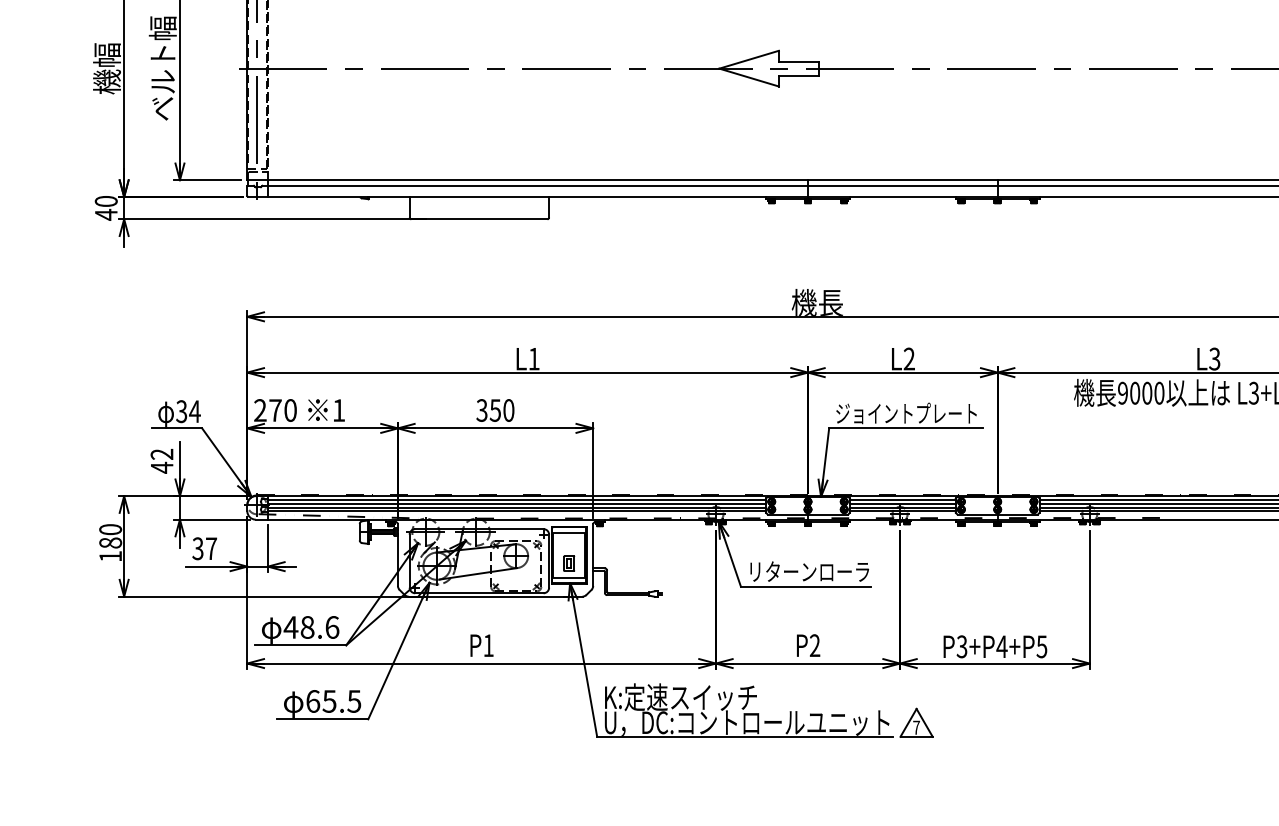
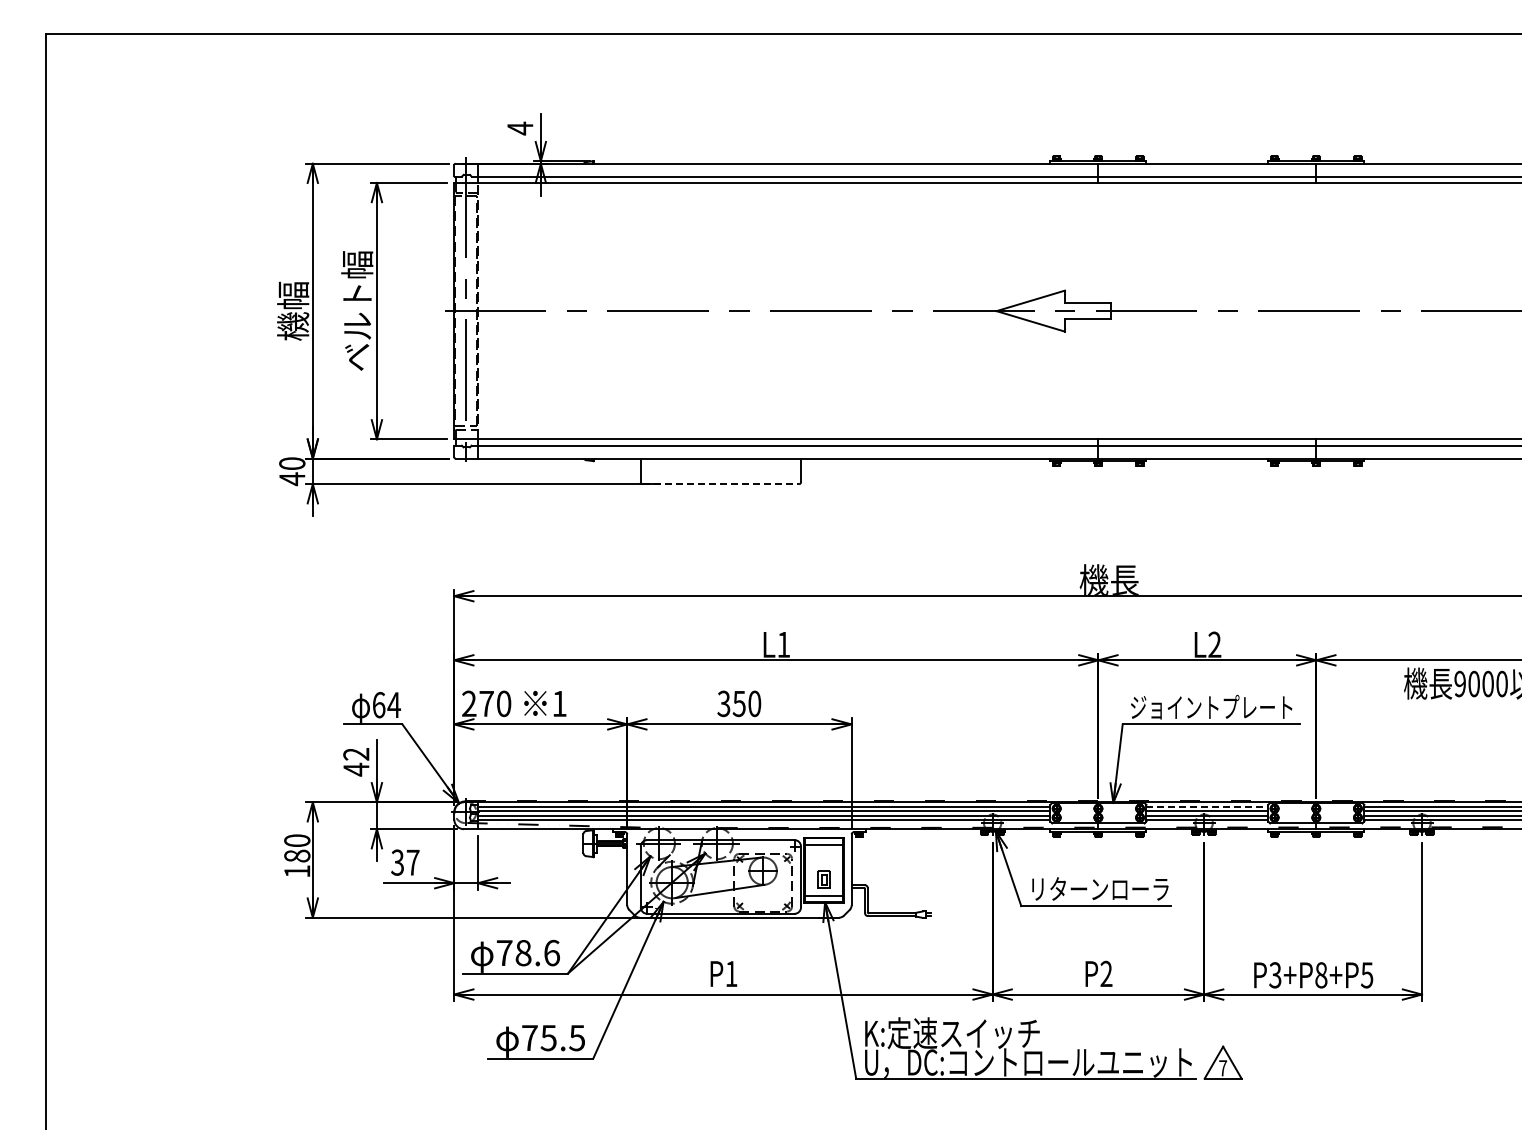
line: (479, 219) -> (721, 484), solid -> dashed
text: (181, 411) -> (378, 705), 34 -> 64
line: (902, 499) -> (1207, 806), solid -> dashed
text: (291, 626) -> (504, 952), 48.6 -> 78.6
text: (1001, 646) -> (1320, 975), P3+P4+P5 -> P3+P8+P5
text: (312, 700) -> (529, 1037), 65.5 -> 75.5

